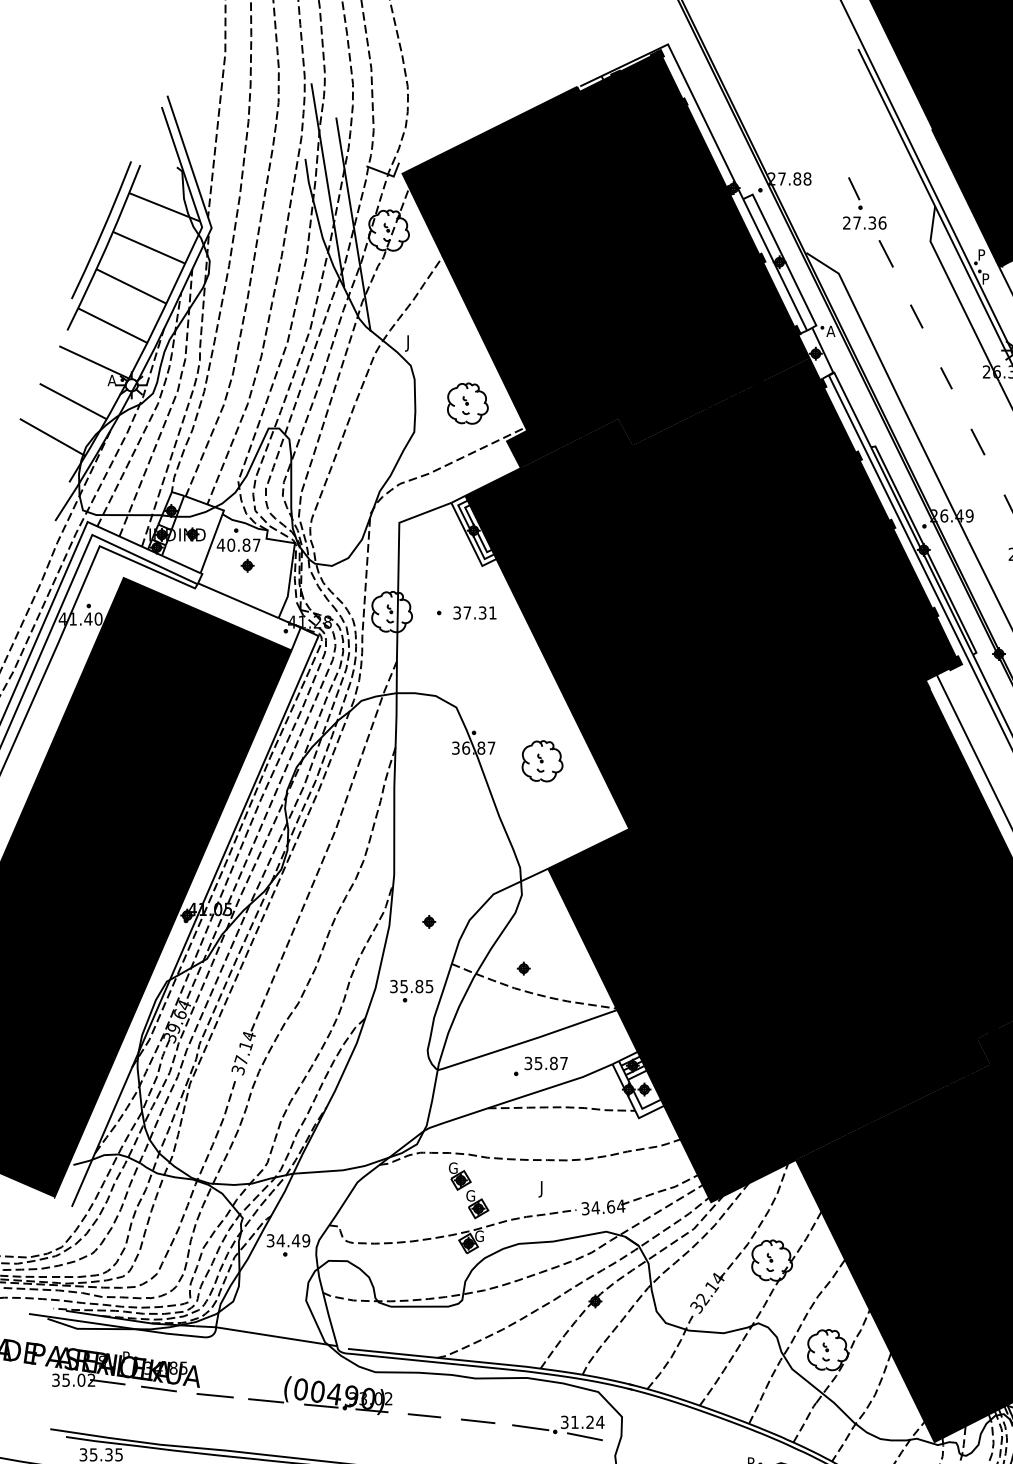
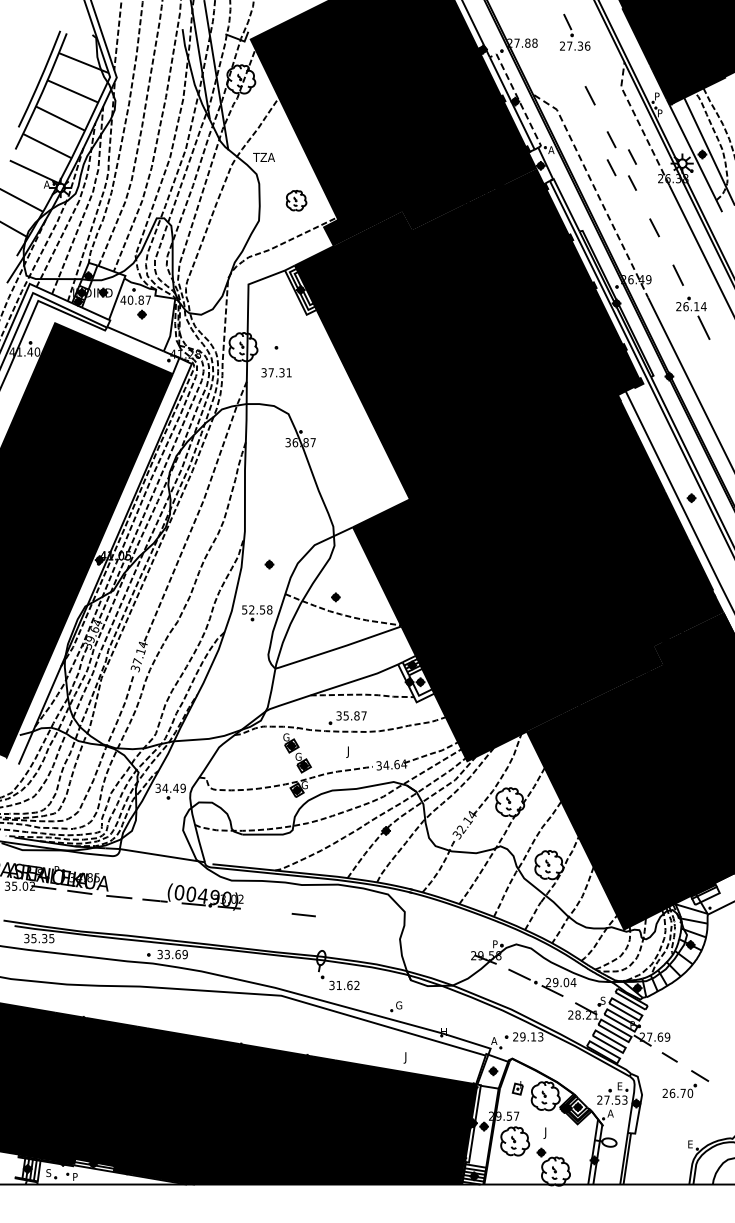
part: (865, 202) -> (575, 31), moved
line: (782, 256) -> (517, 97), solid -> dashed
line: (956, 294) -> (639, 124), solid -> dashed
line: (946, 340) -> (632, 156), added
text: (420, 343) -> (263, 158), J -> TZA
line: (916, 356) -> (611, 167), added
line: (895, 390) -> (596, 191), solid -> dashed
part: (467, 403) -> (296, 200), size x0.7
text: (474, 612) -> (276, 372), moved
part: (541, 760) -> (348, 451), removed
text: (412, 985) -> (257, 609), 35.85 -> 52.58
part: (540, 1065) -> (347, 717), moved
line: (423, 1416) -> (265, 911), removed
part: (557, 1429) -> (359, 920), removed

